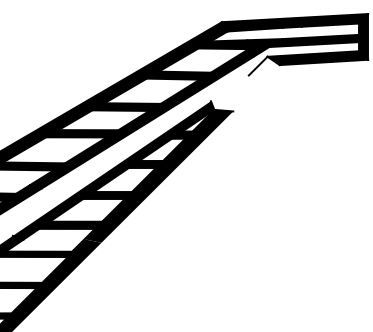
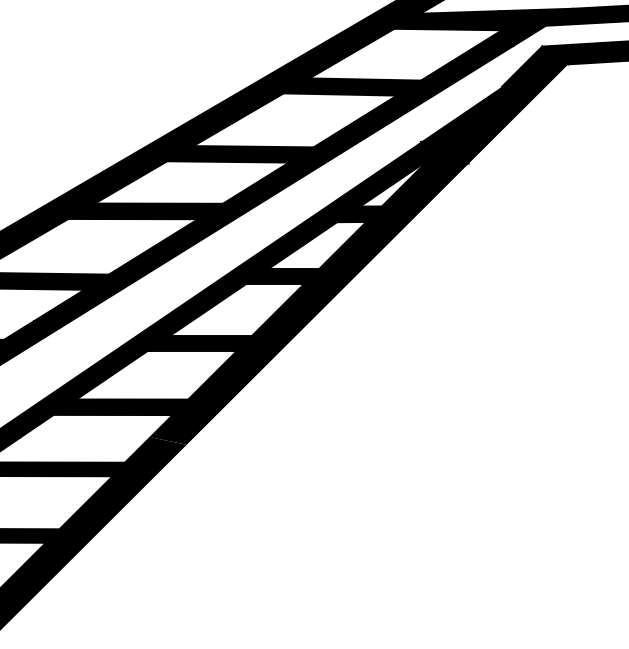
fill: (244, 83) -> (492, 103), added

